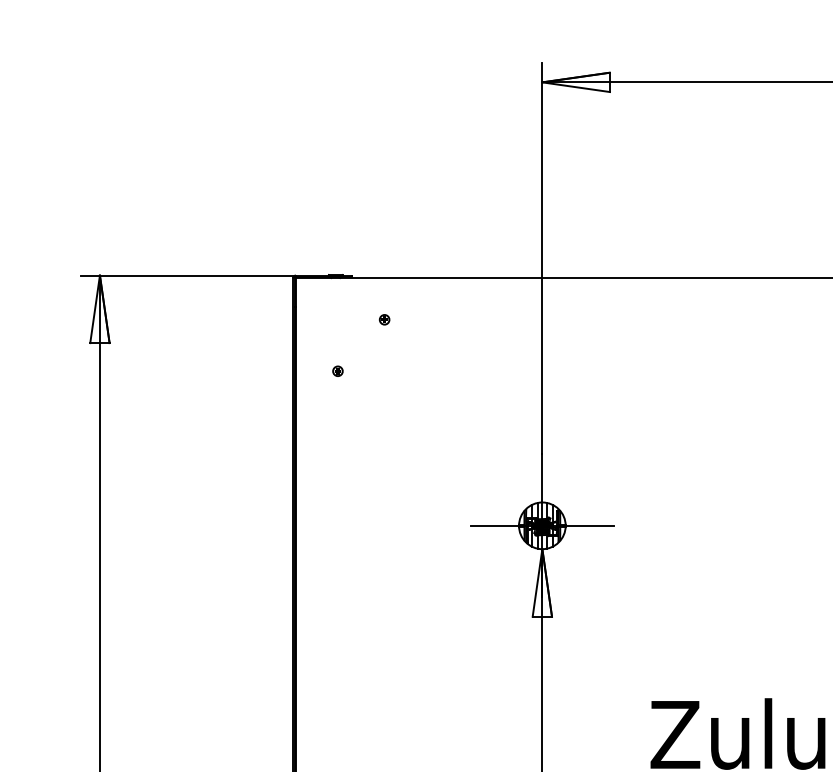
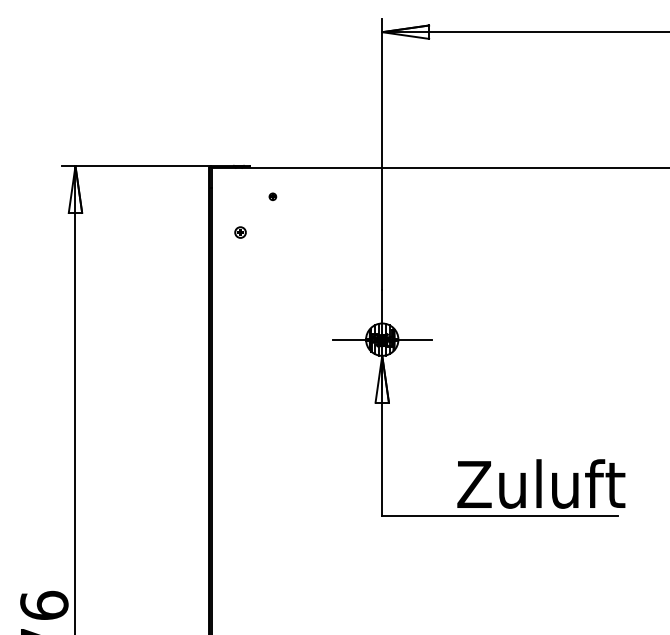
part: (337, 371) -> (240, 232), size x1.6

